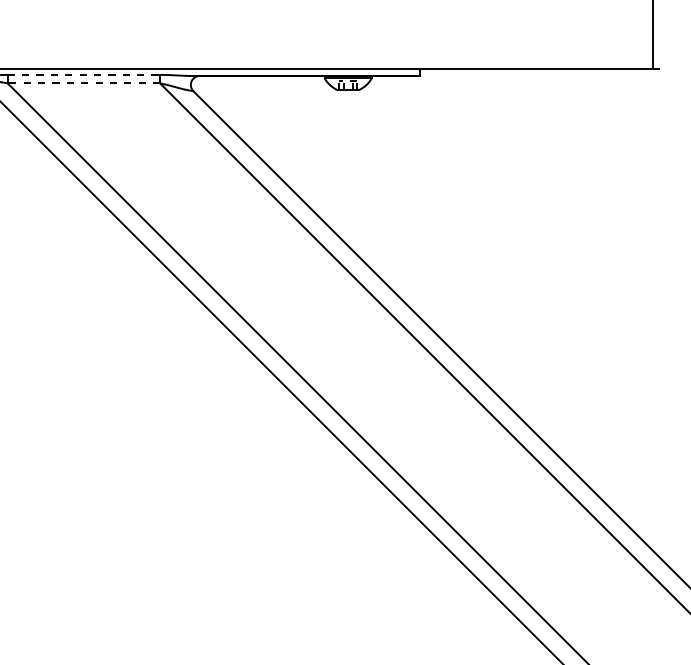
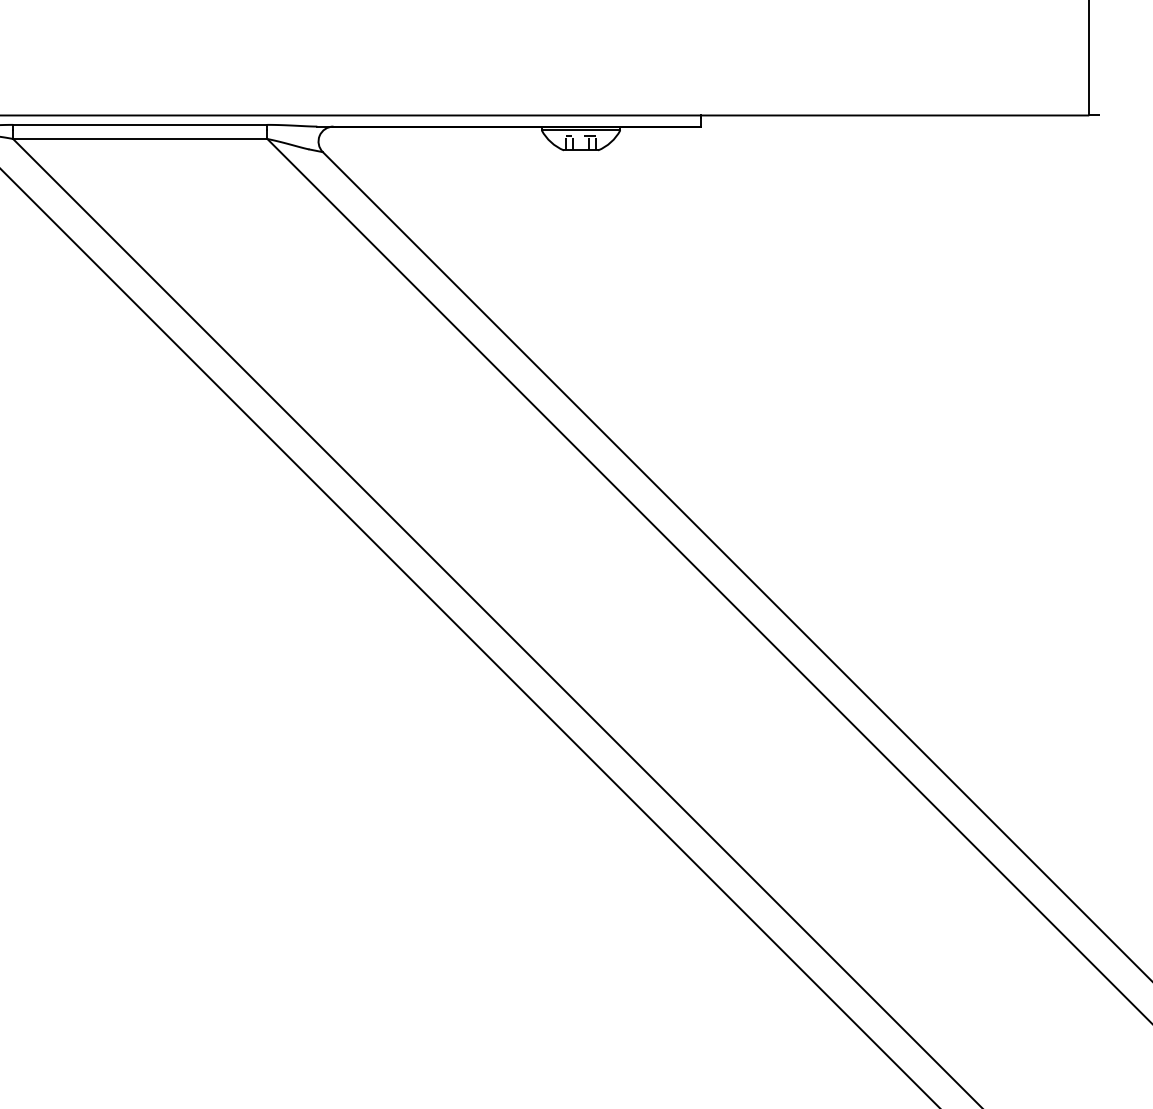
line: (84, 74) -> (141, 124), dashed -> solid
line: (83, 83) -> (139, 139), dashed -> solid

